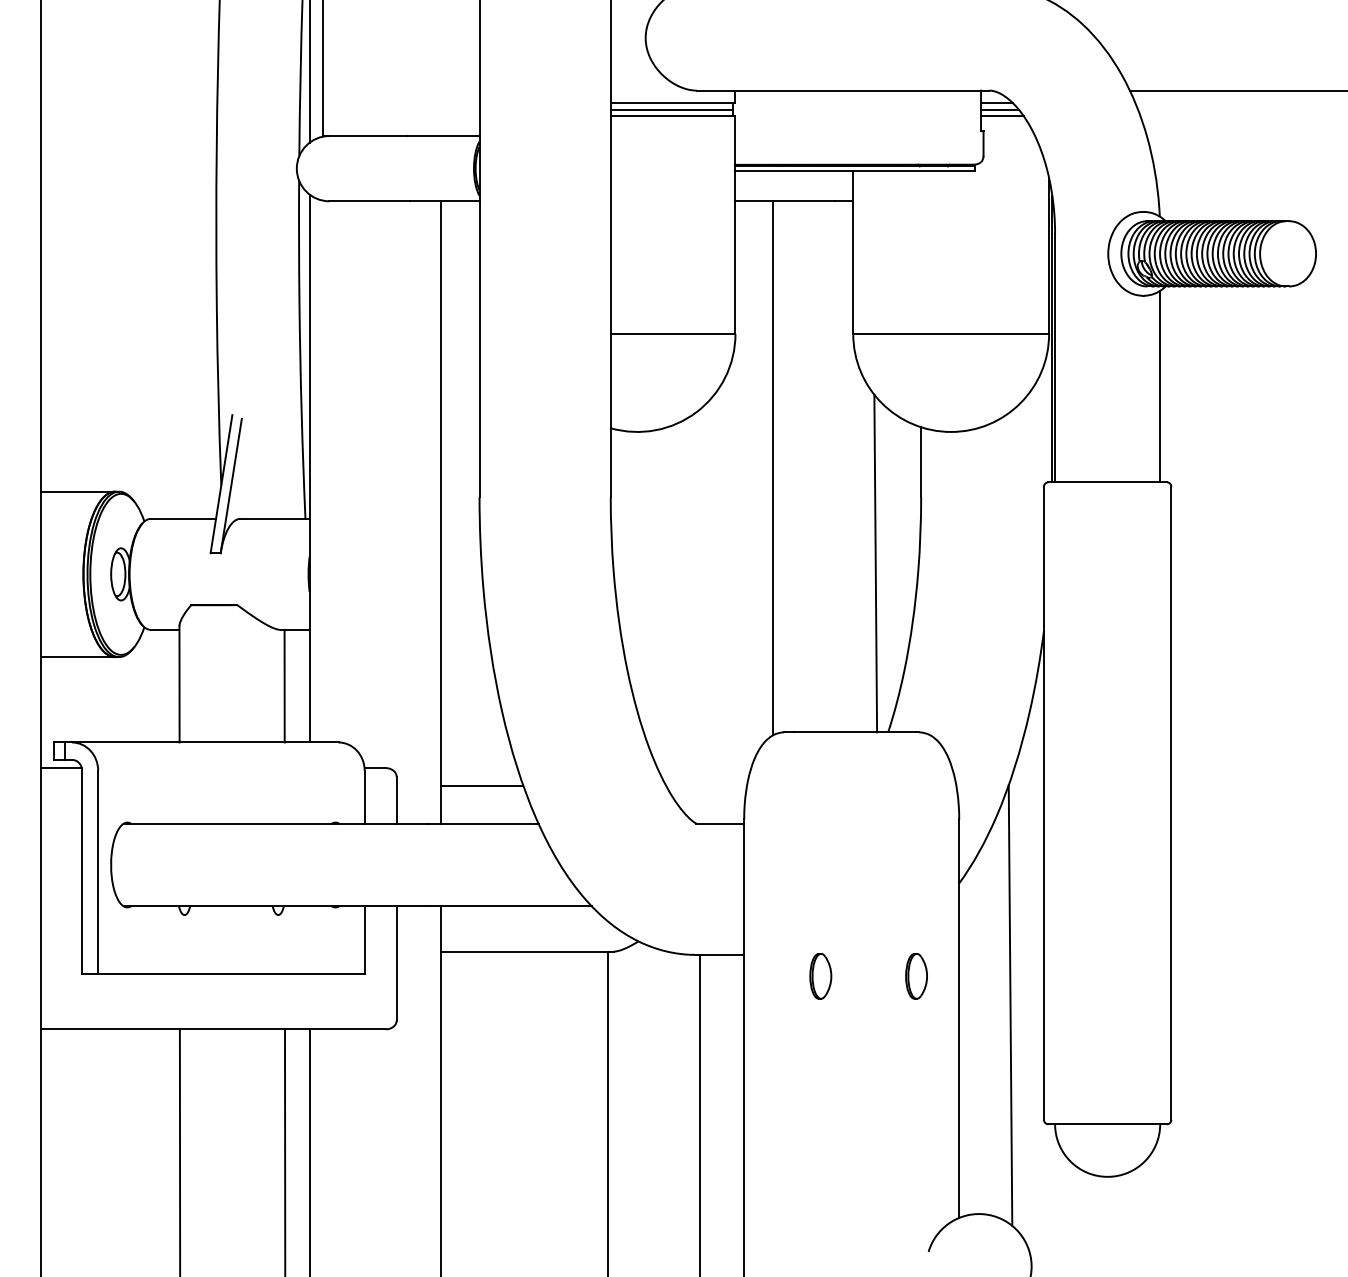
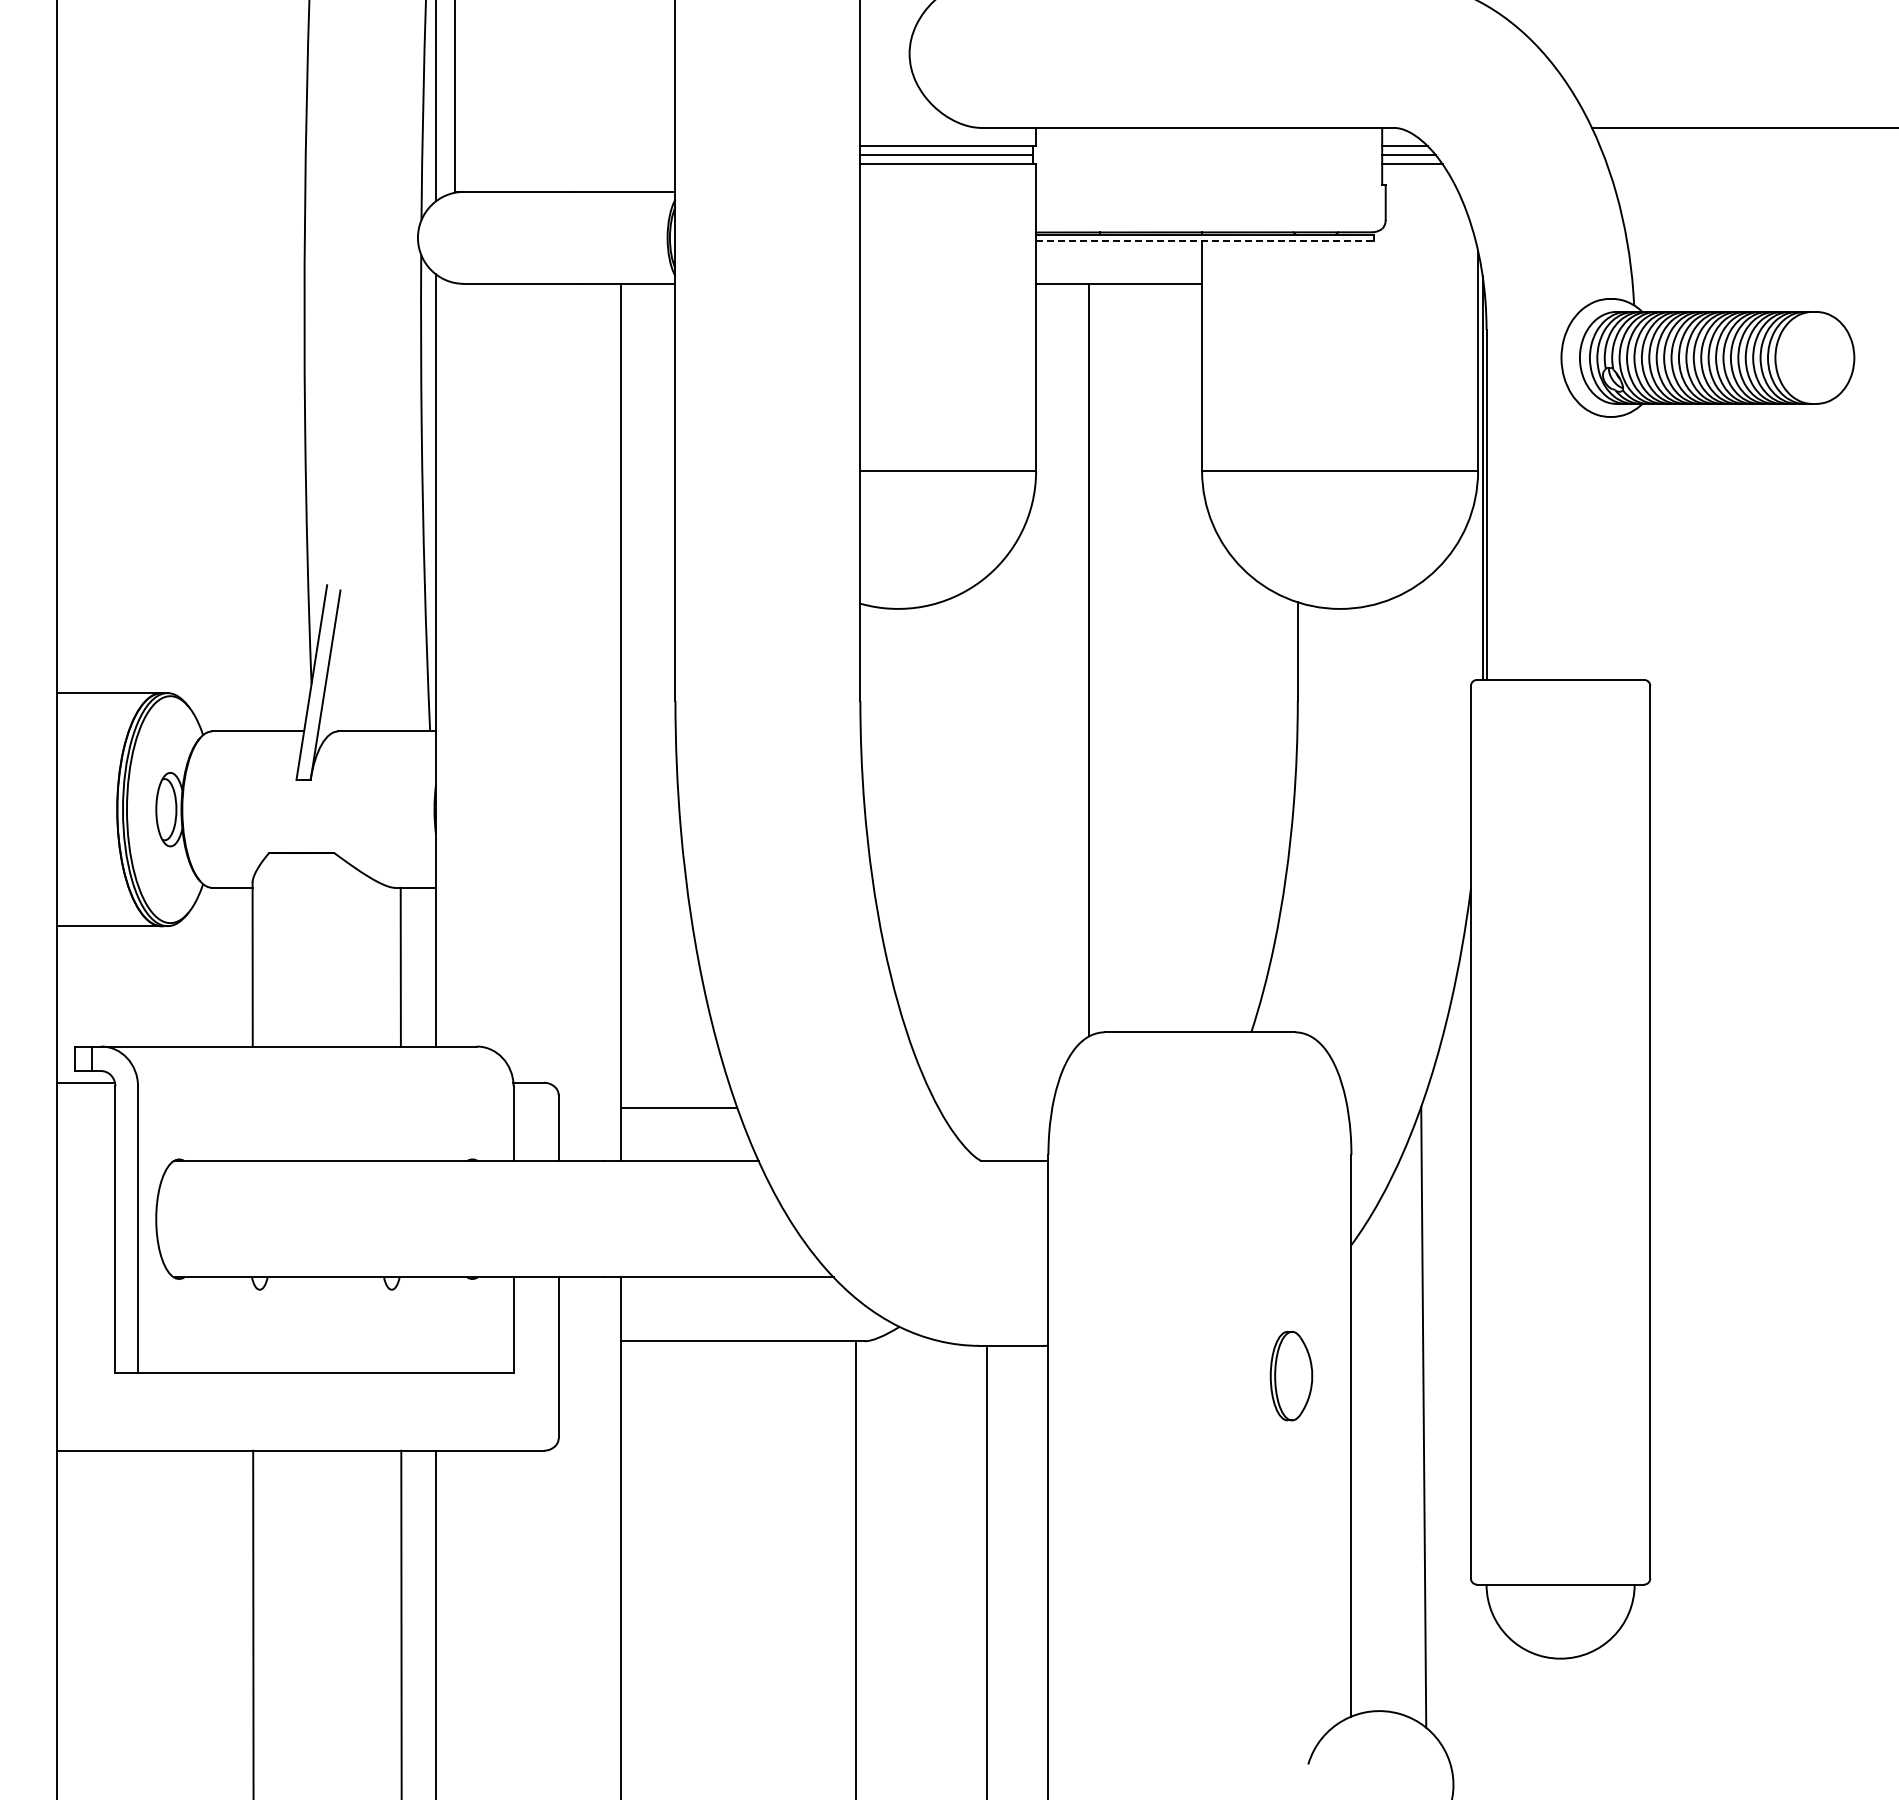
line: (855, 170) -> (1205, 240), solid -> dashed
line: (1160, 386) -> (1634, 544), removed
line: (875, 563) -> (1233, 794), removed
part: (820, 975) -> (1156, 1375), removed
part: (915, 975) -> (1290, 1375), size x1.4

